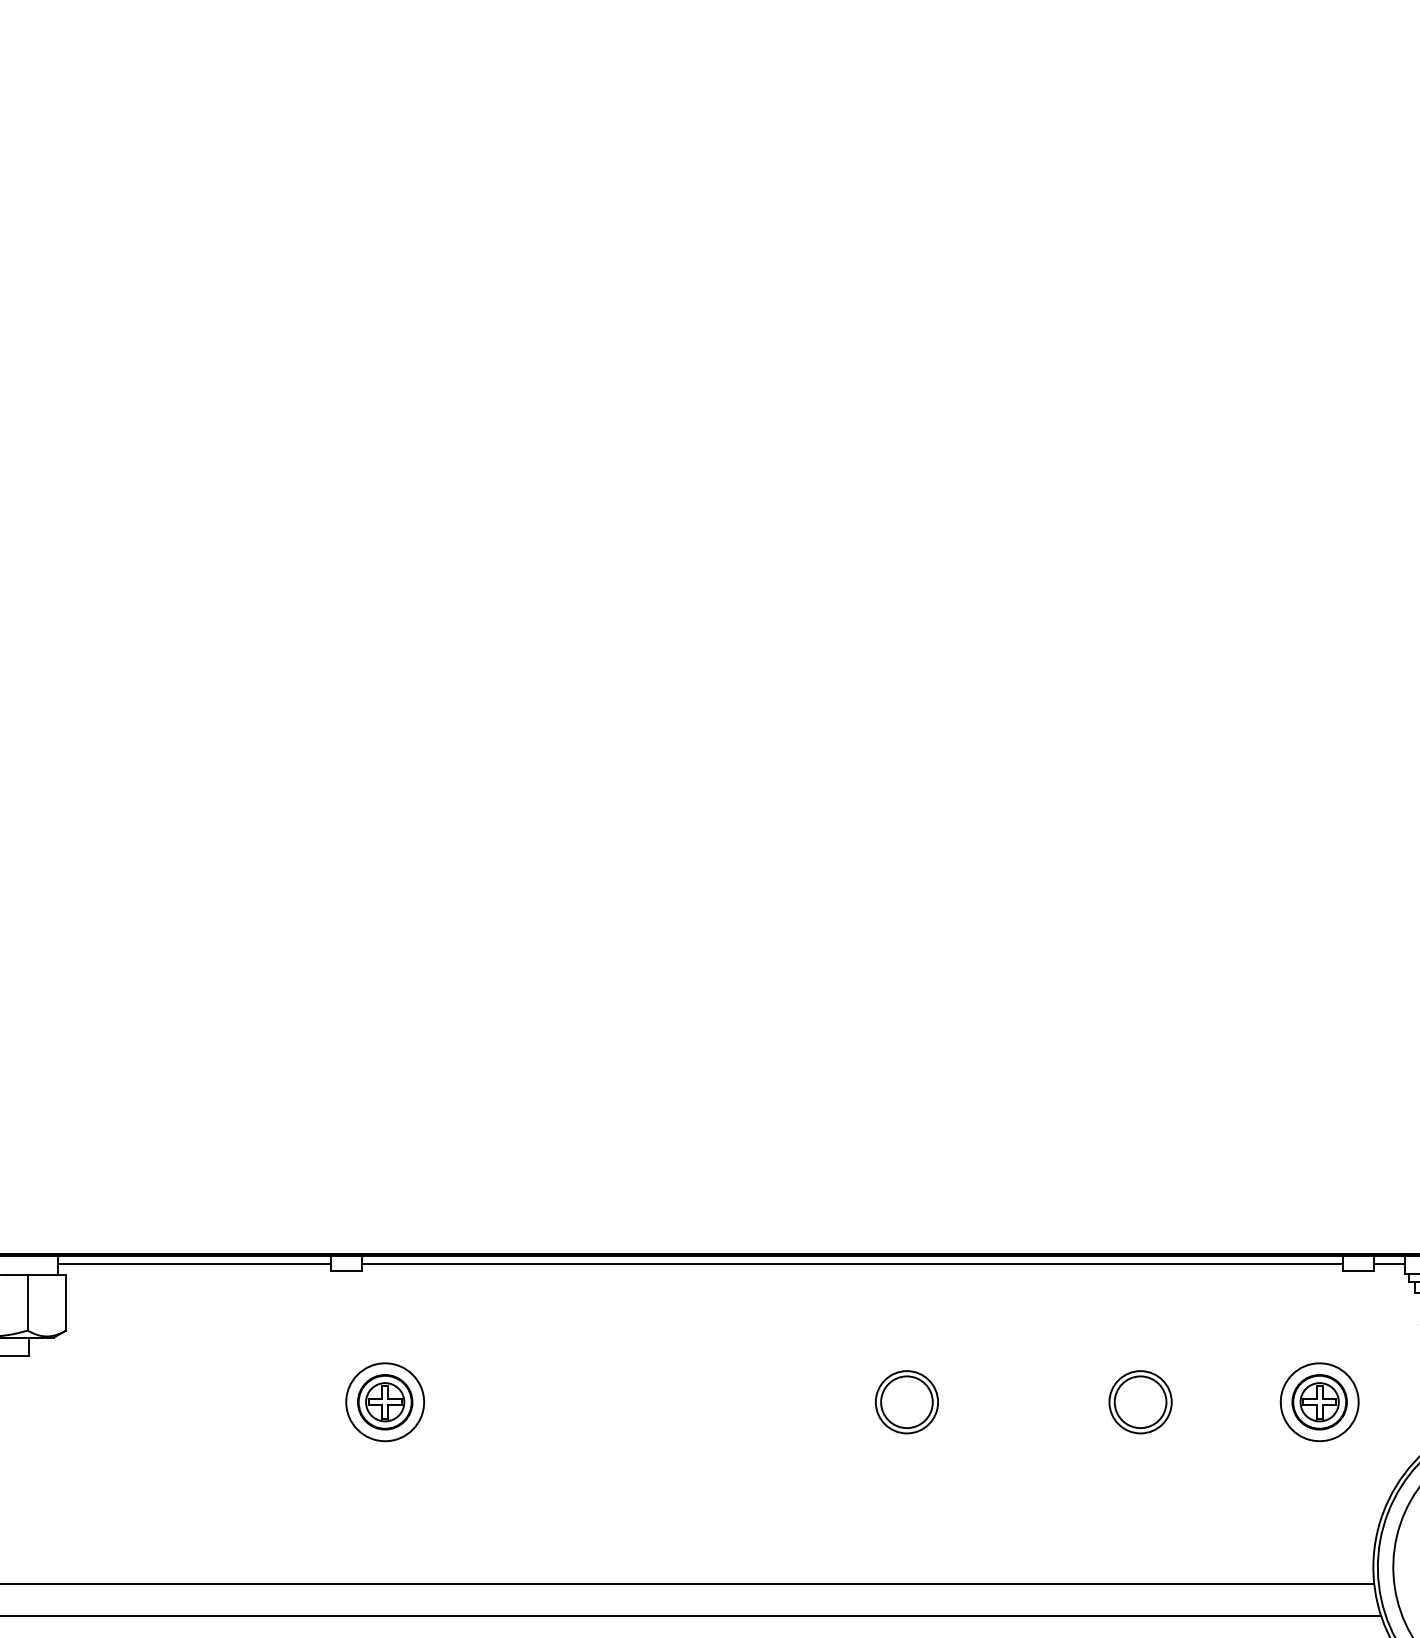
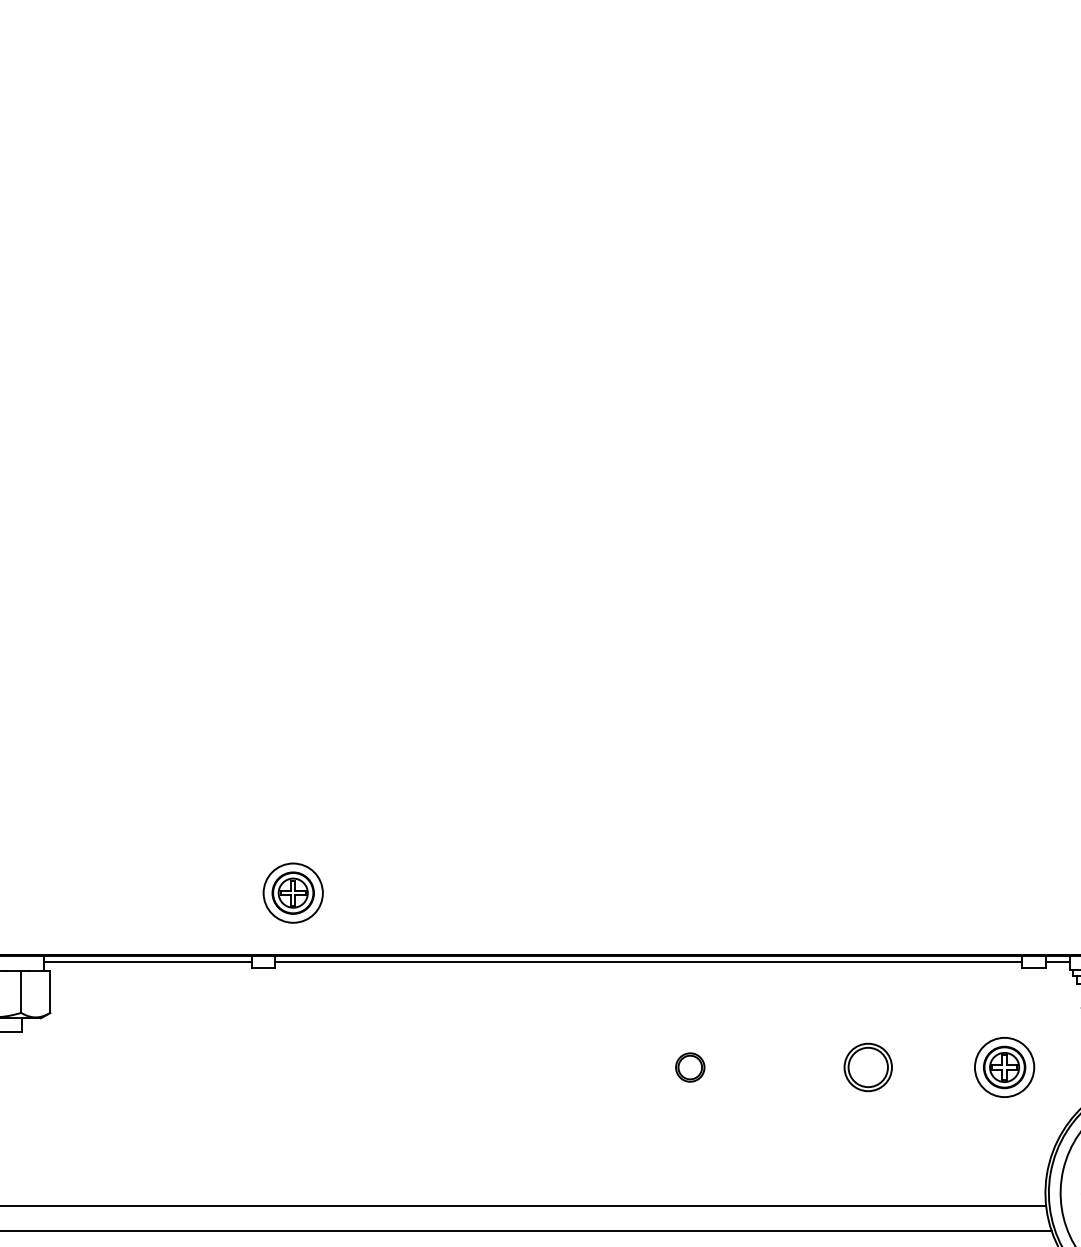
part: (384, 1402) -> (292, 893), moved
part: (906, 1402) -> (690, 1067), size x0.6

